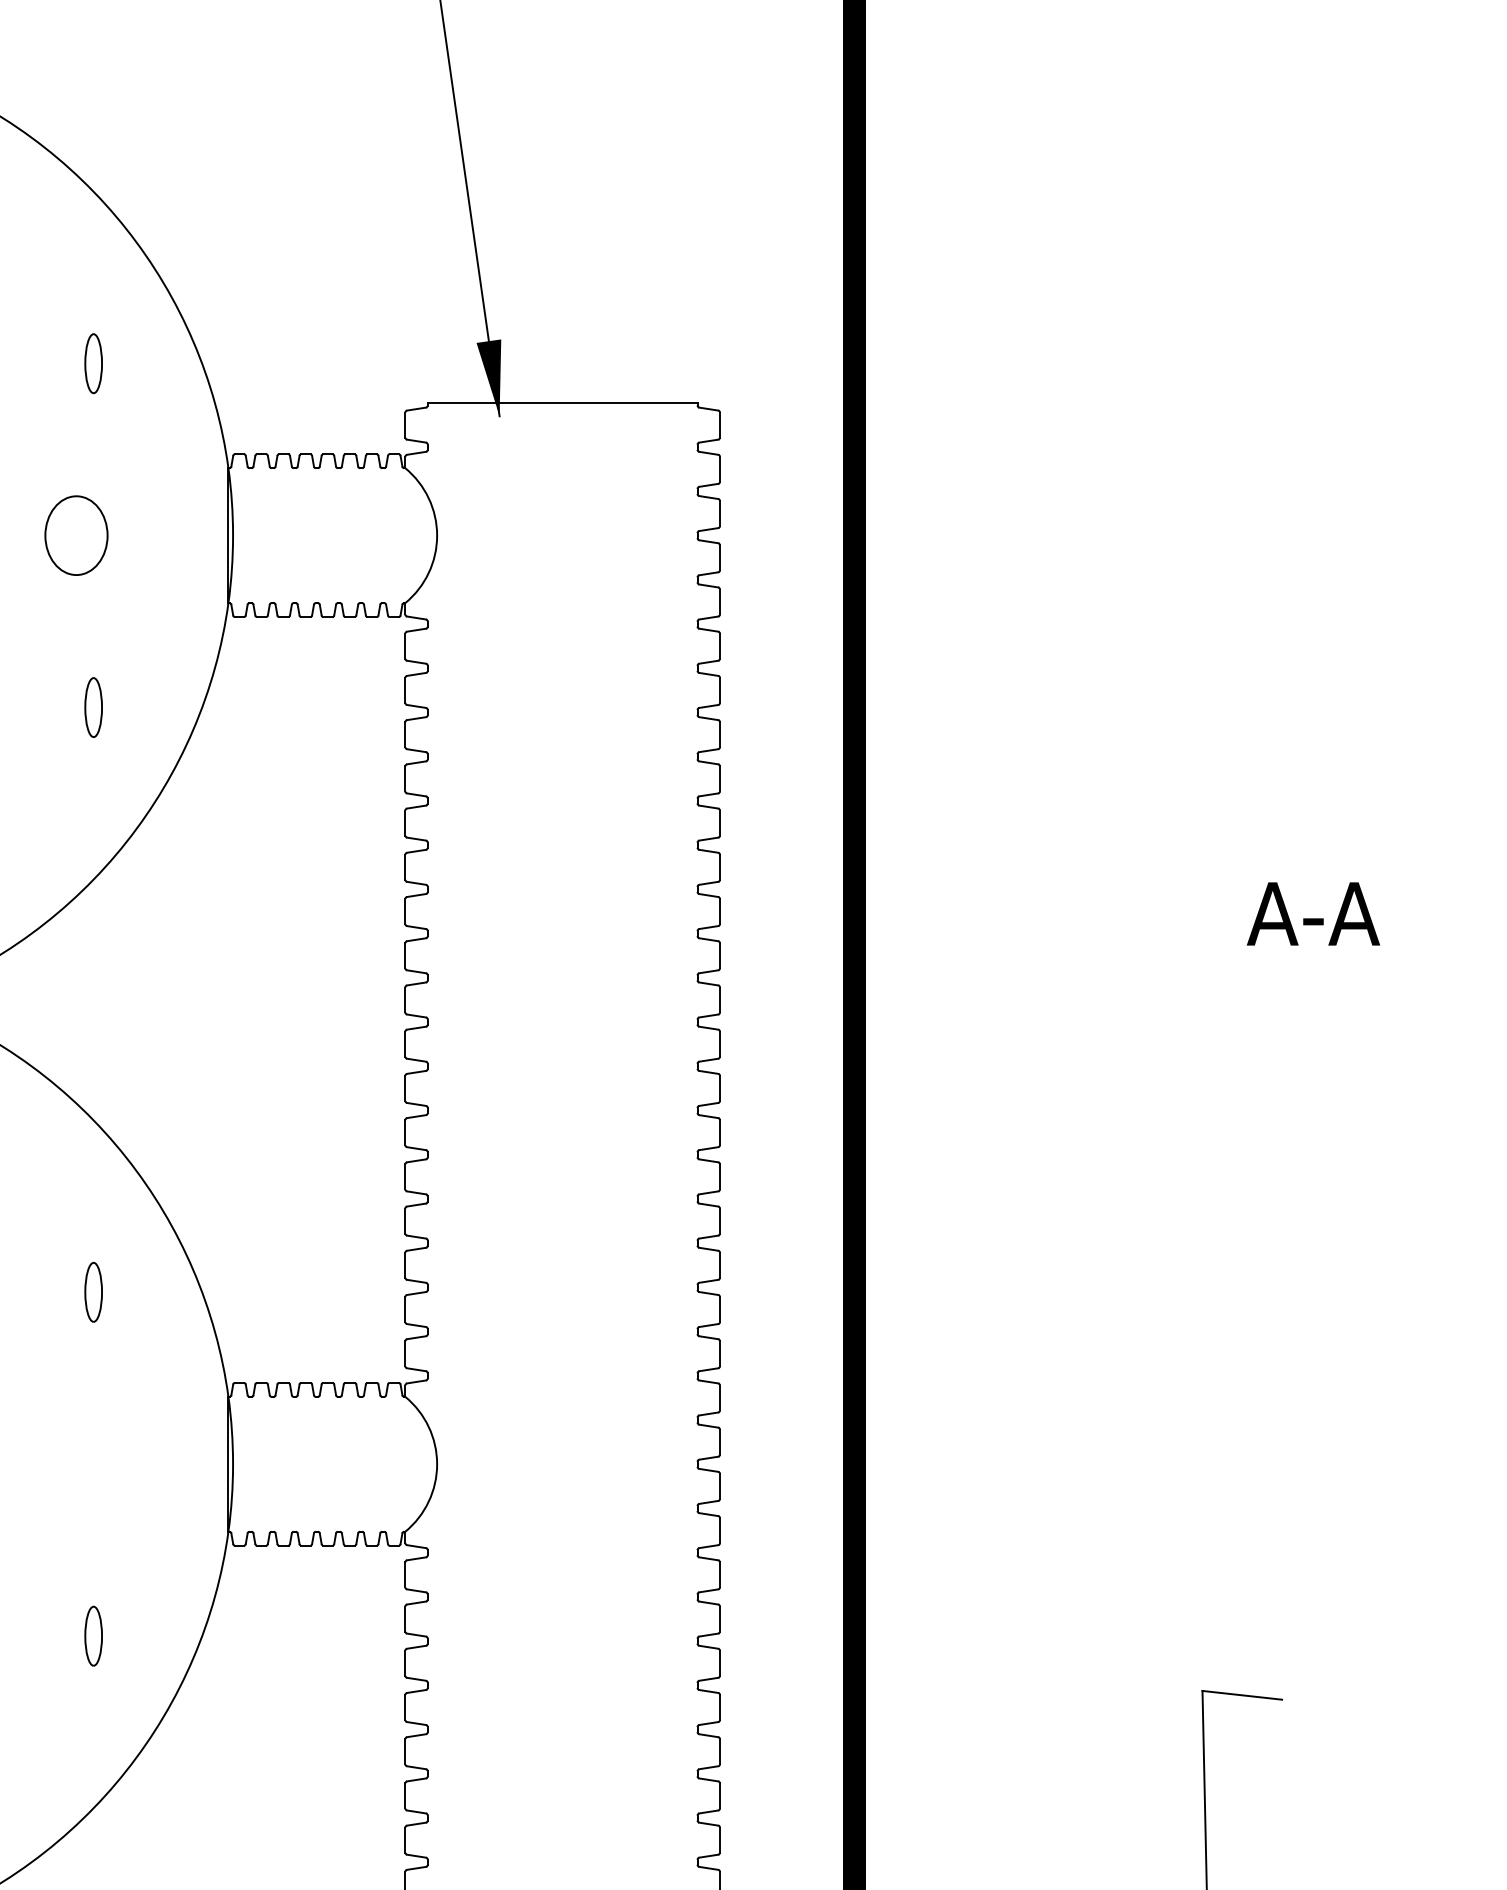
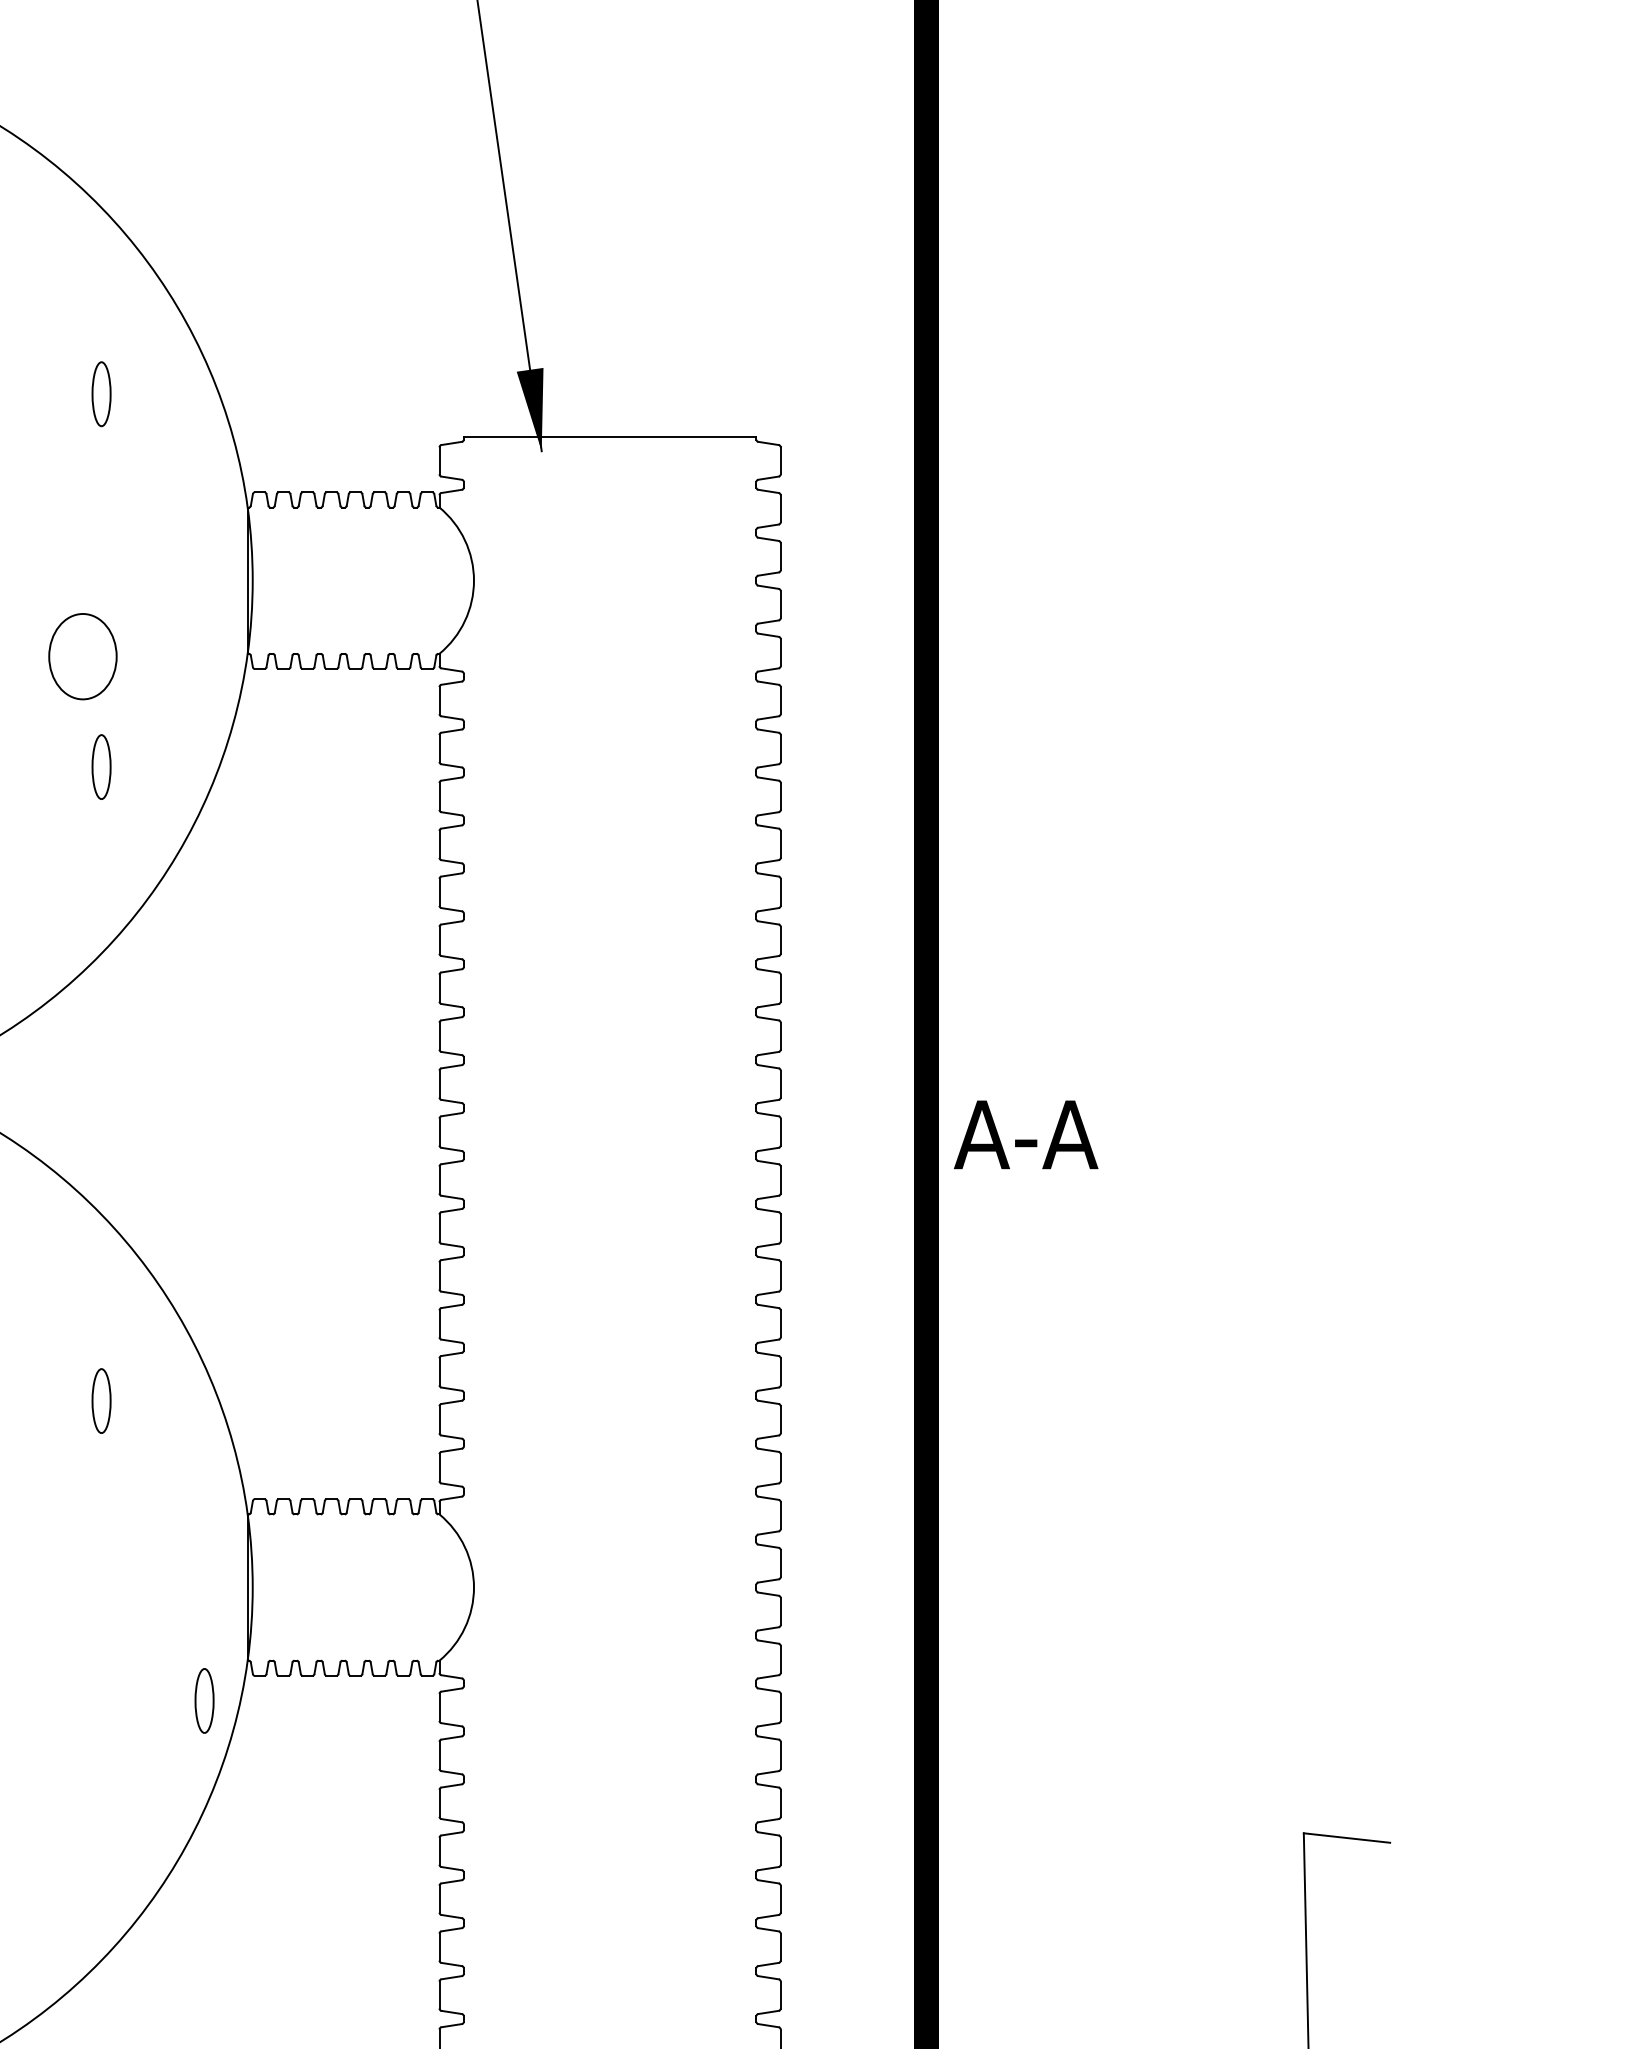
part: (76, 535) -> (82, 656), moved
text: (1313, 913) -> (1026, 1134), moved
part: (93, 1635) -> (204, 1700), moved

